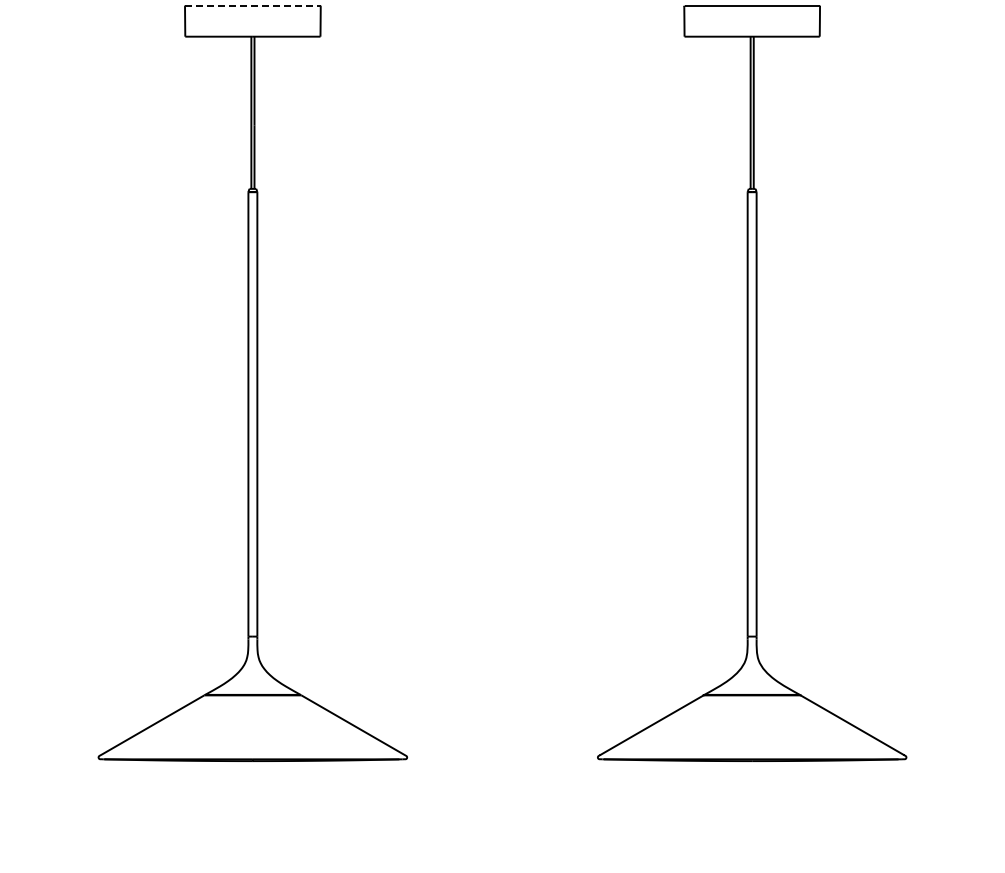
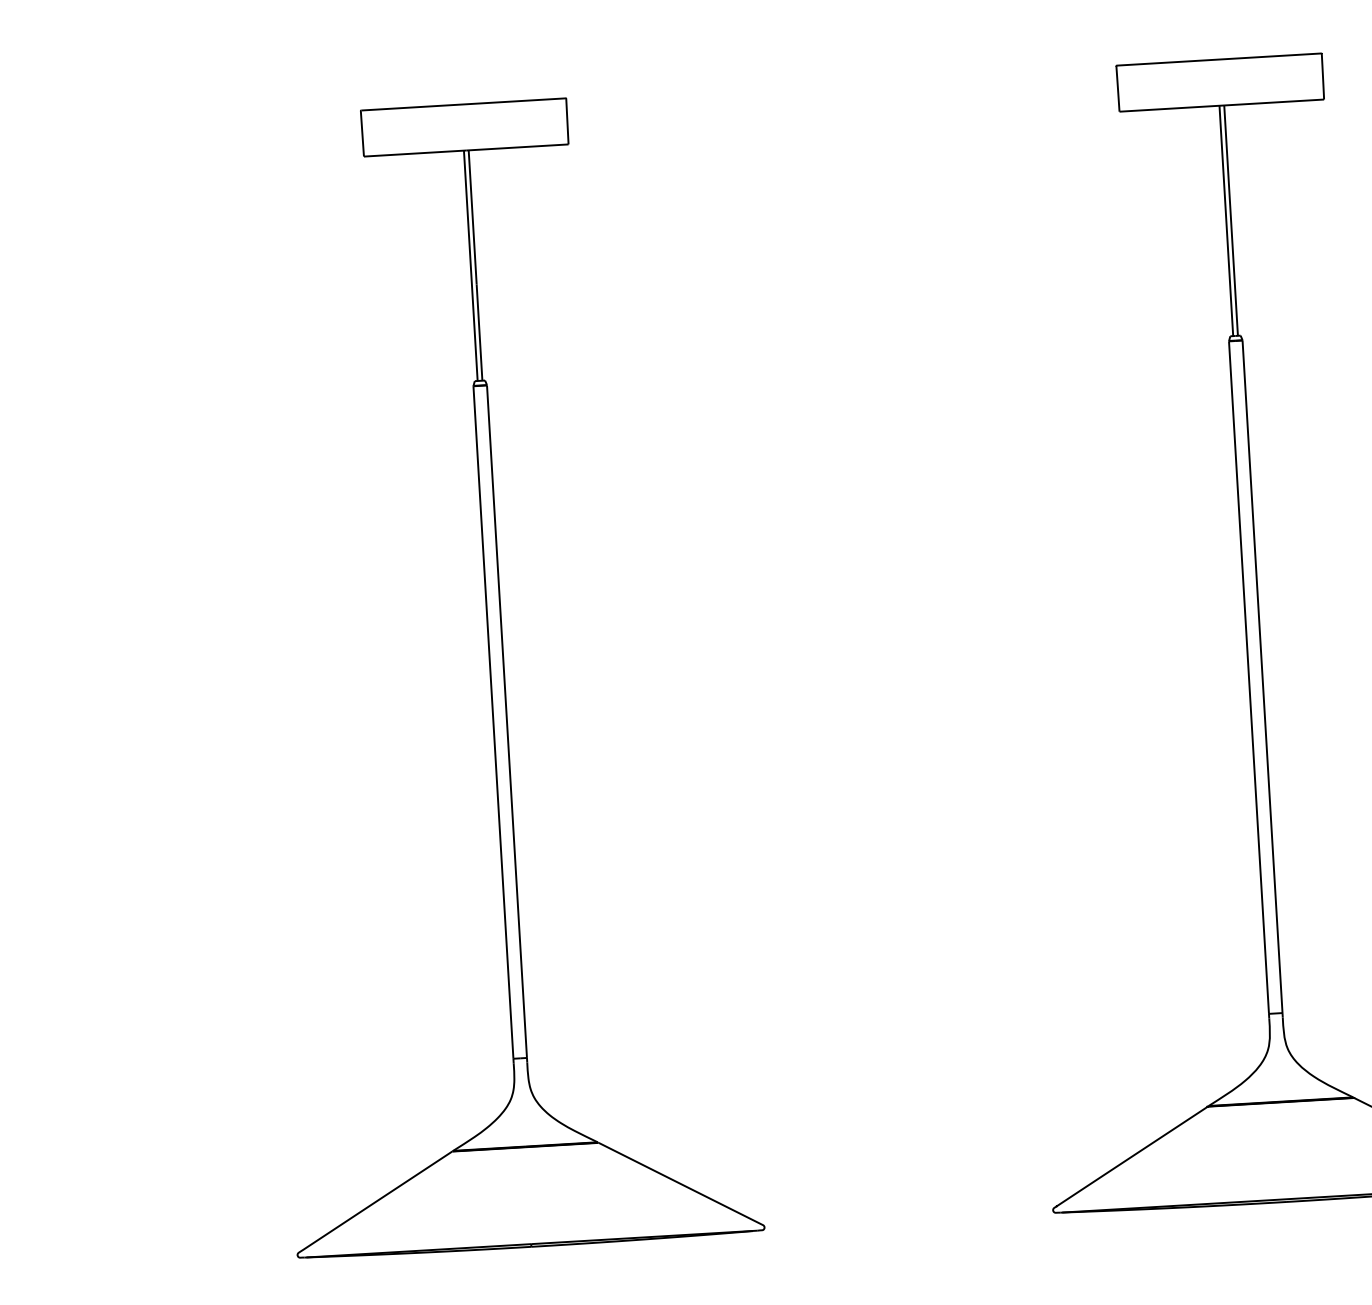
line: (252, 6) -> (462, 104), dashed -> solid

